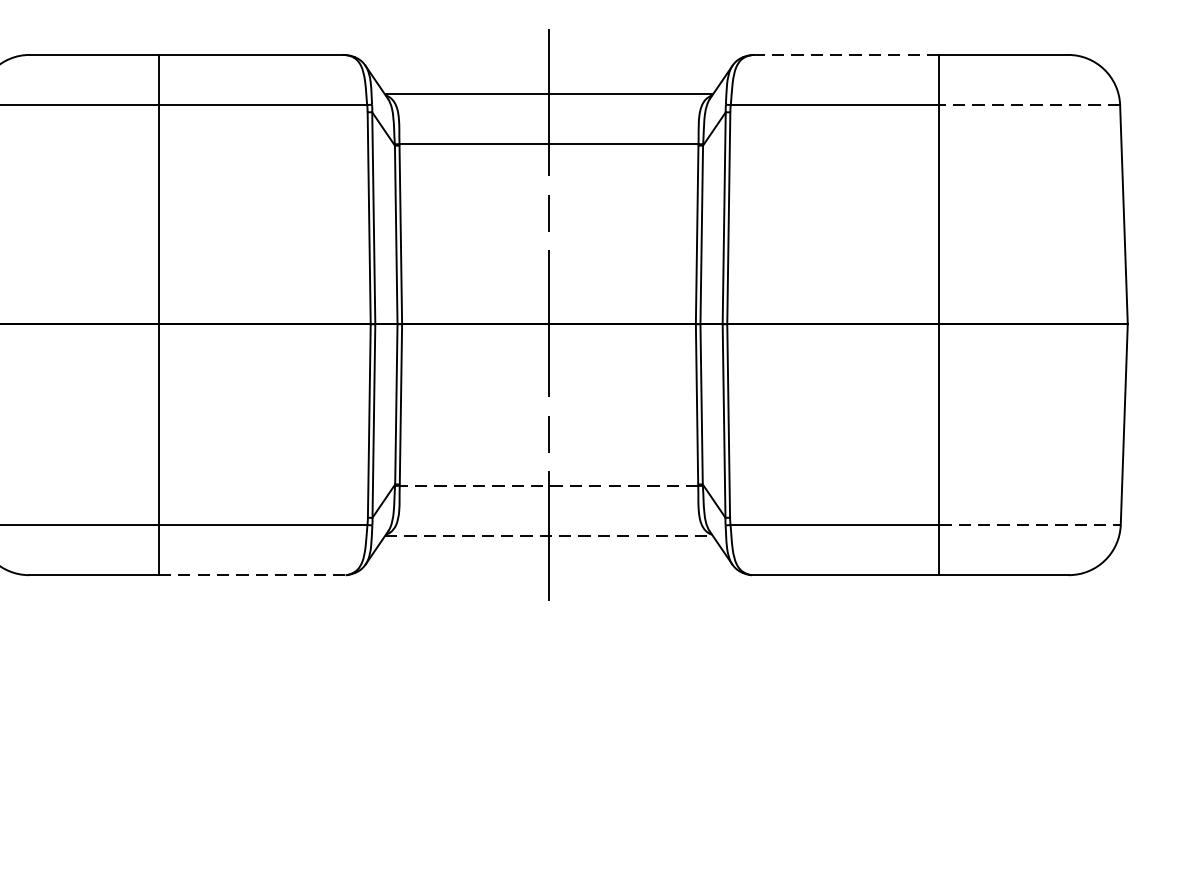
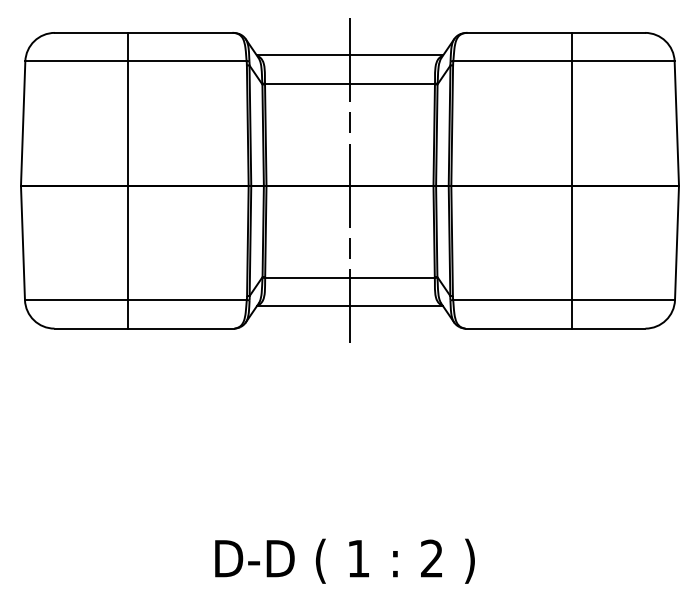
line: (847, 54) -> (519, 32), dashed -> solid
line: (1028, 105) -> (622, 61), dashed -> solid
line: (548, 485) -> (349, 277), dashed -> solid
line: (1030, 525) -> (623, 300), dashed -> solid
line: (549, 536) -> (350, 306), dashed -> solid
line: (252, 574) -> (181, 328), dashed -> solid

